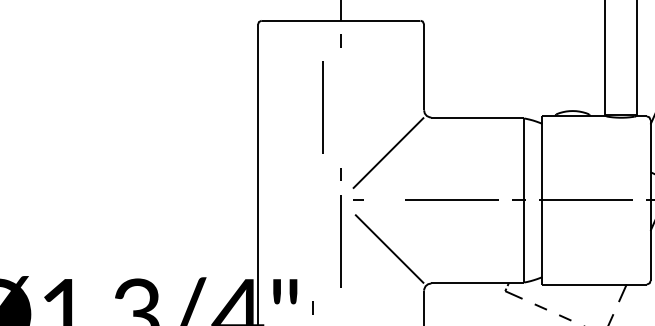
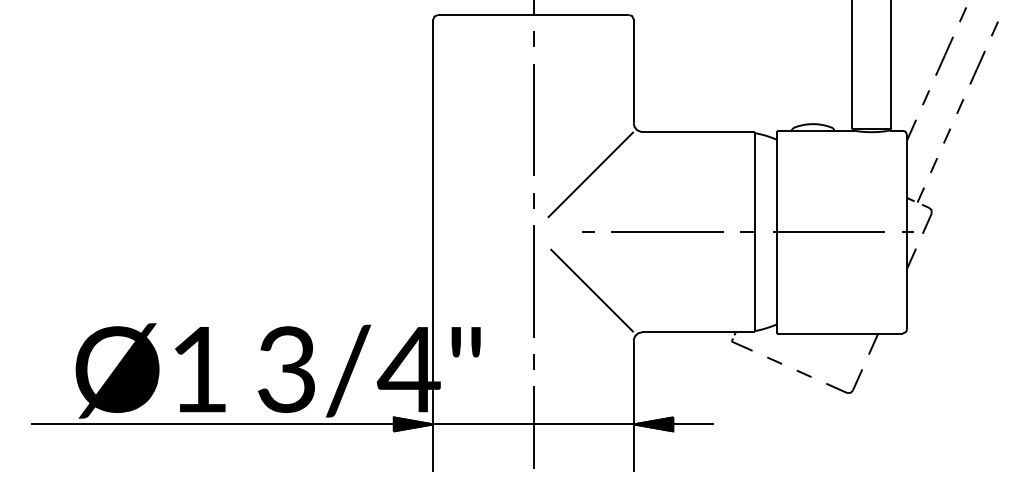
line: (322, 107) -> (533, 119), moved
line: (358, 200) -> (588, 231), moved
line: (312, 307) -> (533, 361), moved

